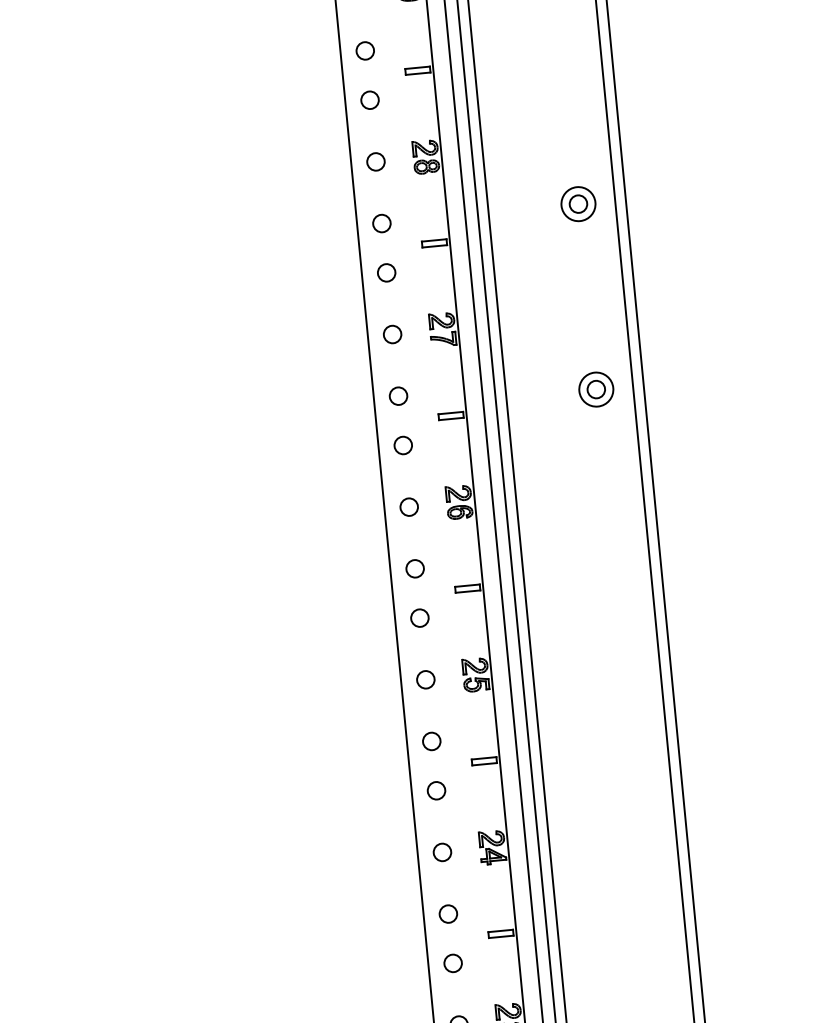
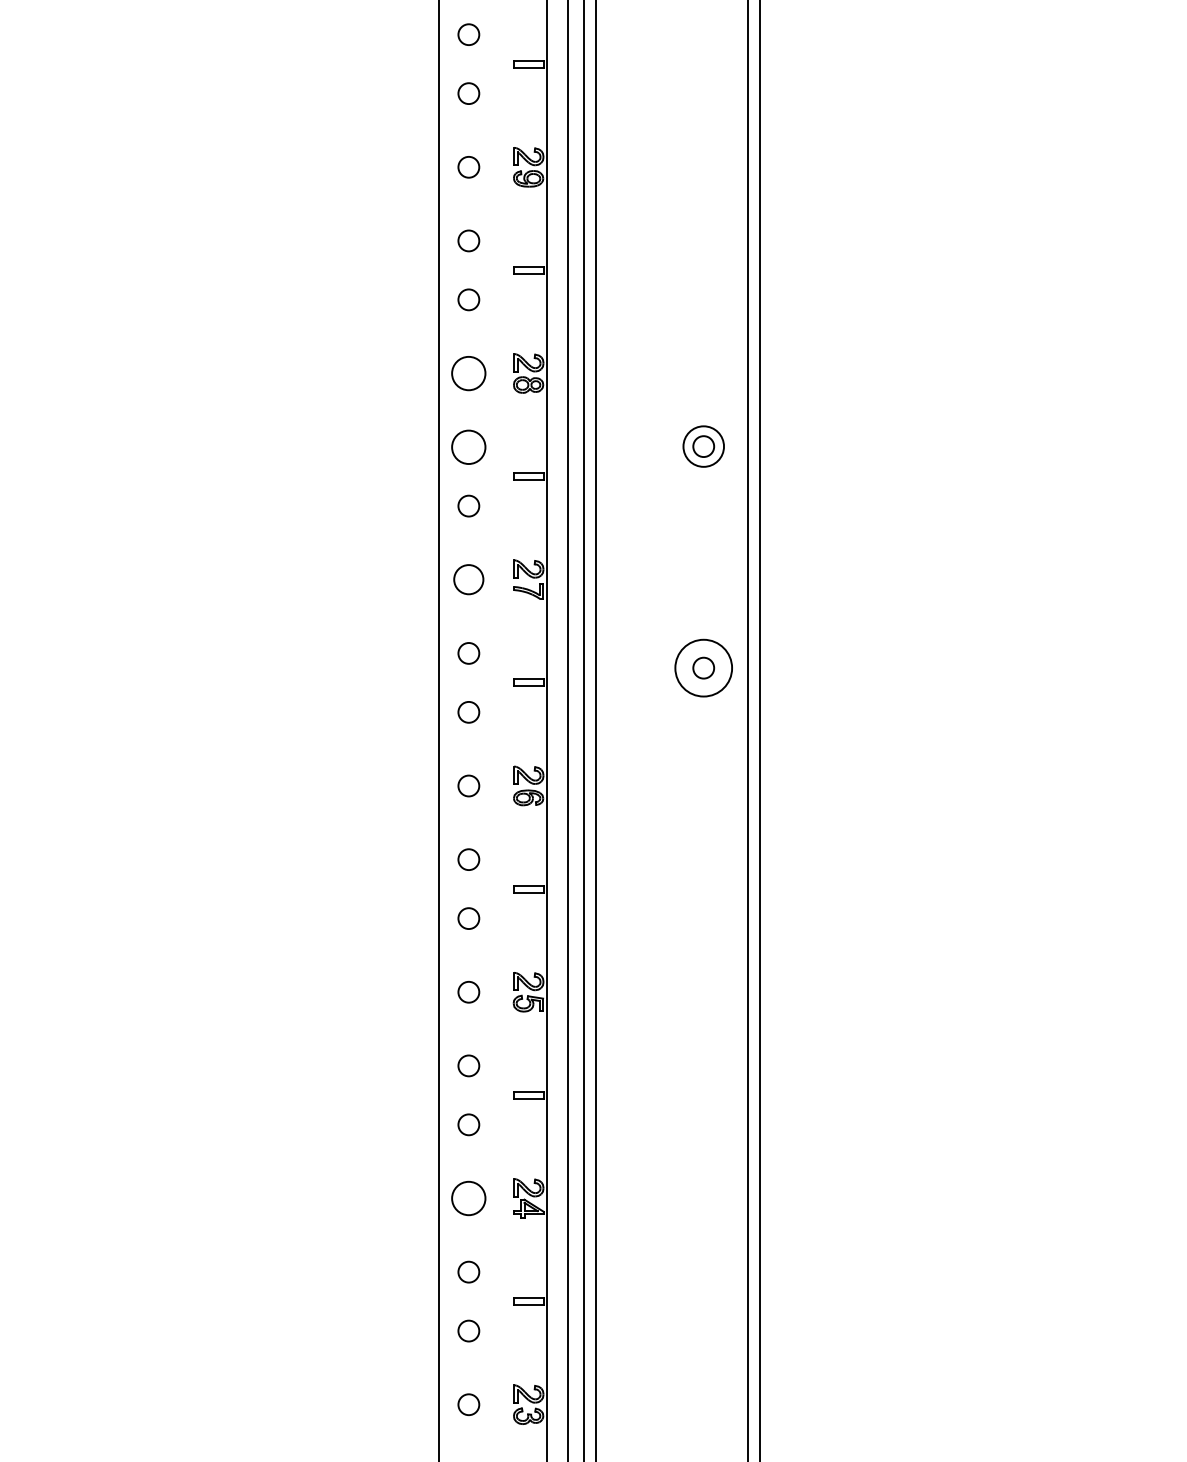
circle: (375, 161) -> (468, 373), size x1.6
circle: (381, 223) -> (468, 446), size x1.6
circle: (392, 334) -> (468, 579), size x1.4
circle: (596, 389) -> (703, 667), size x1.4
circle: (442, 852) -> (468, 1198), size x1.6

